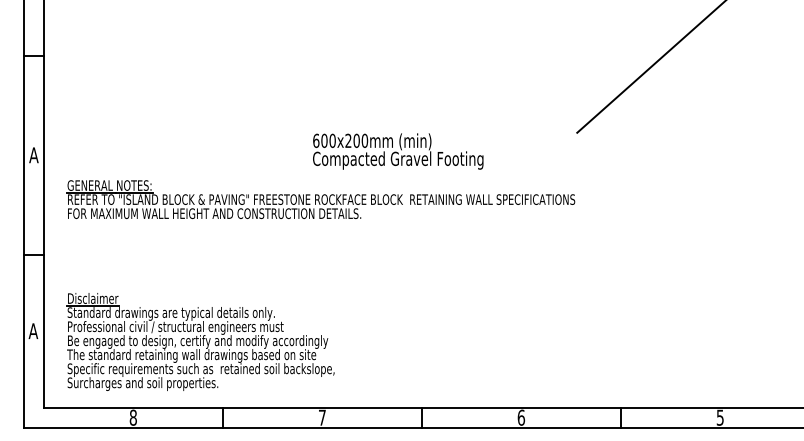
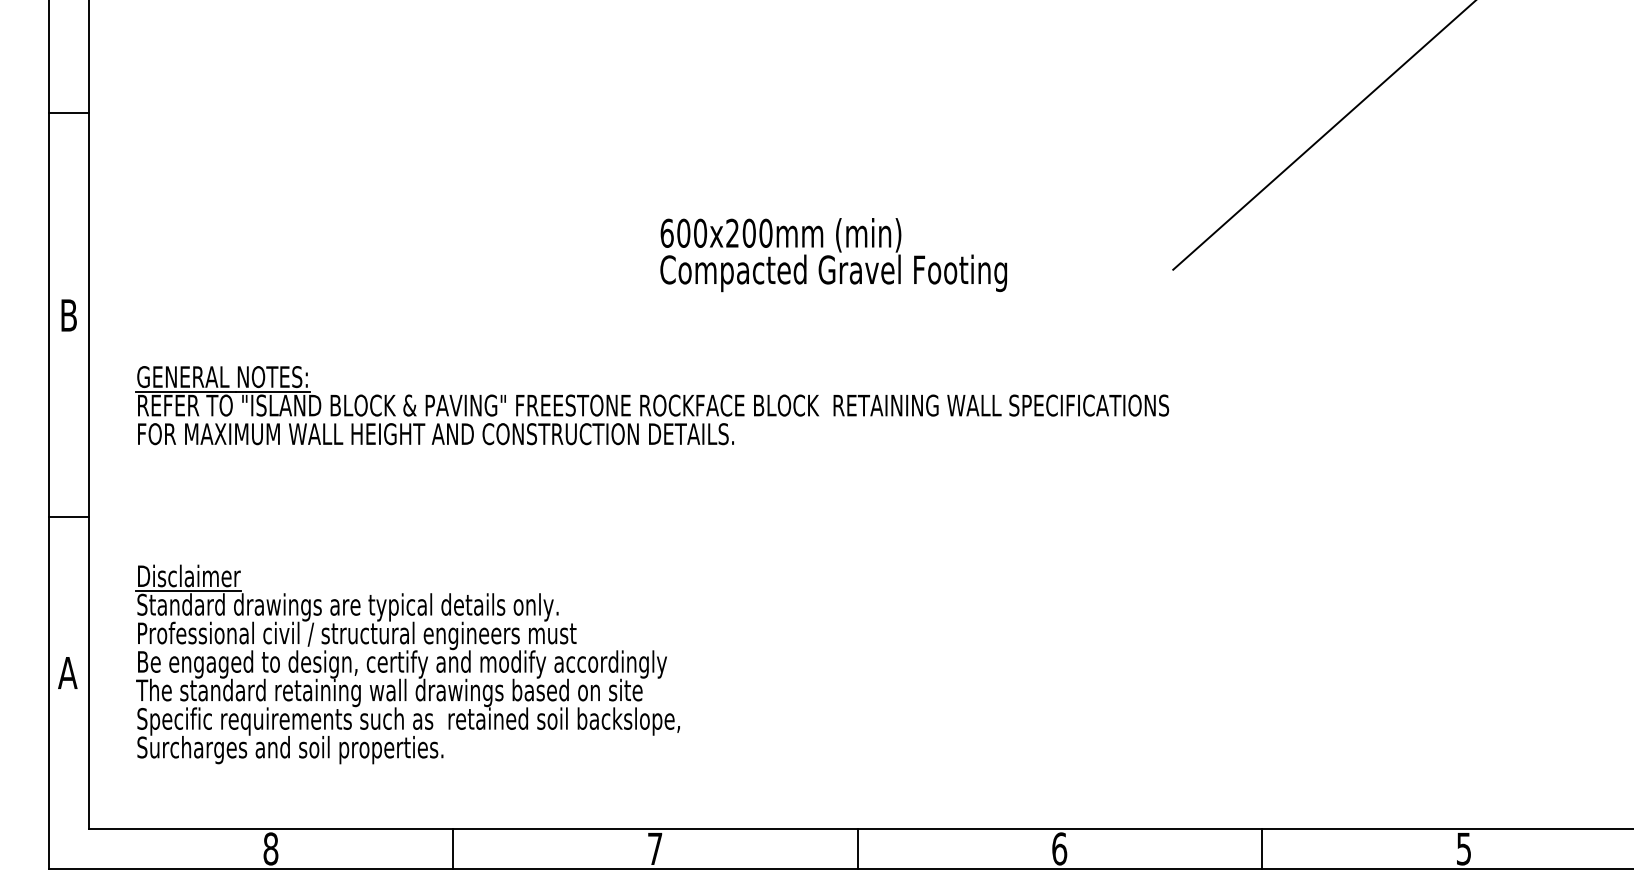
text: (398, 151) -> (834, 254), moved
text: (33, 155) -> (67, 315), A -> B
part: (200, 341) -> (407, 663), moved

